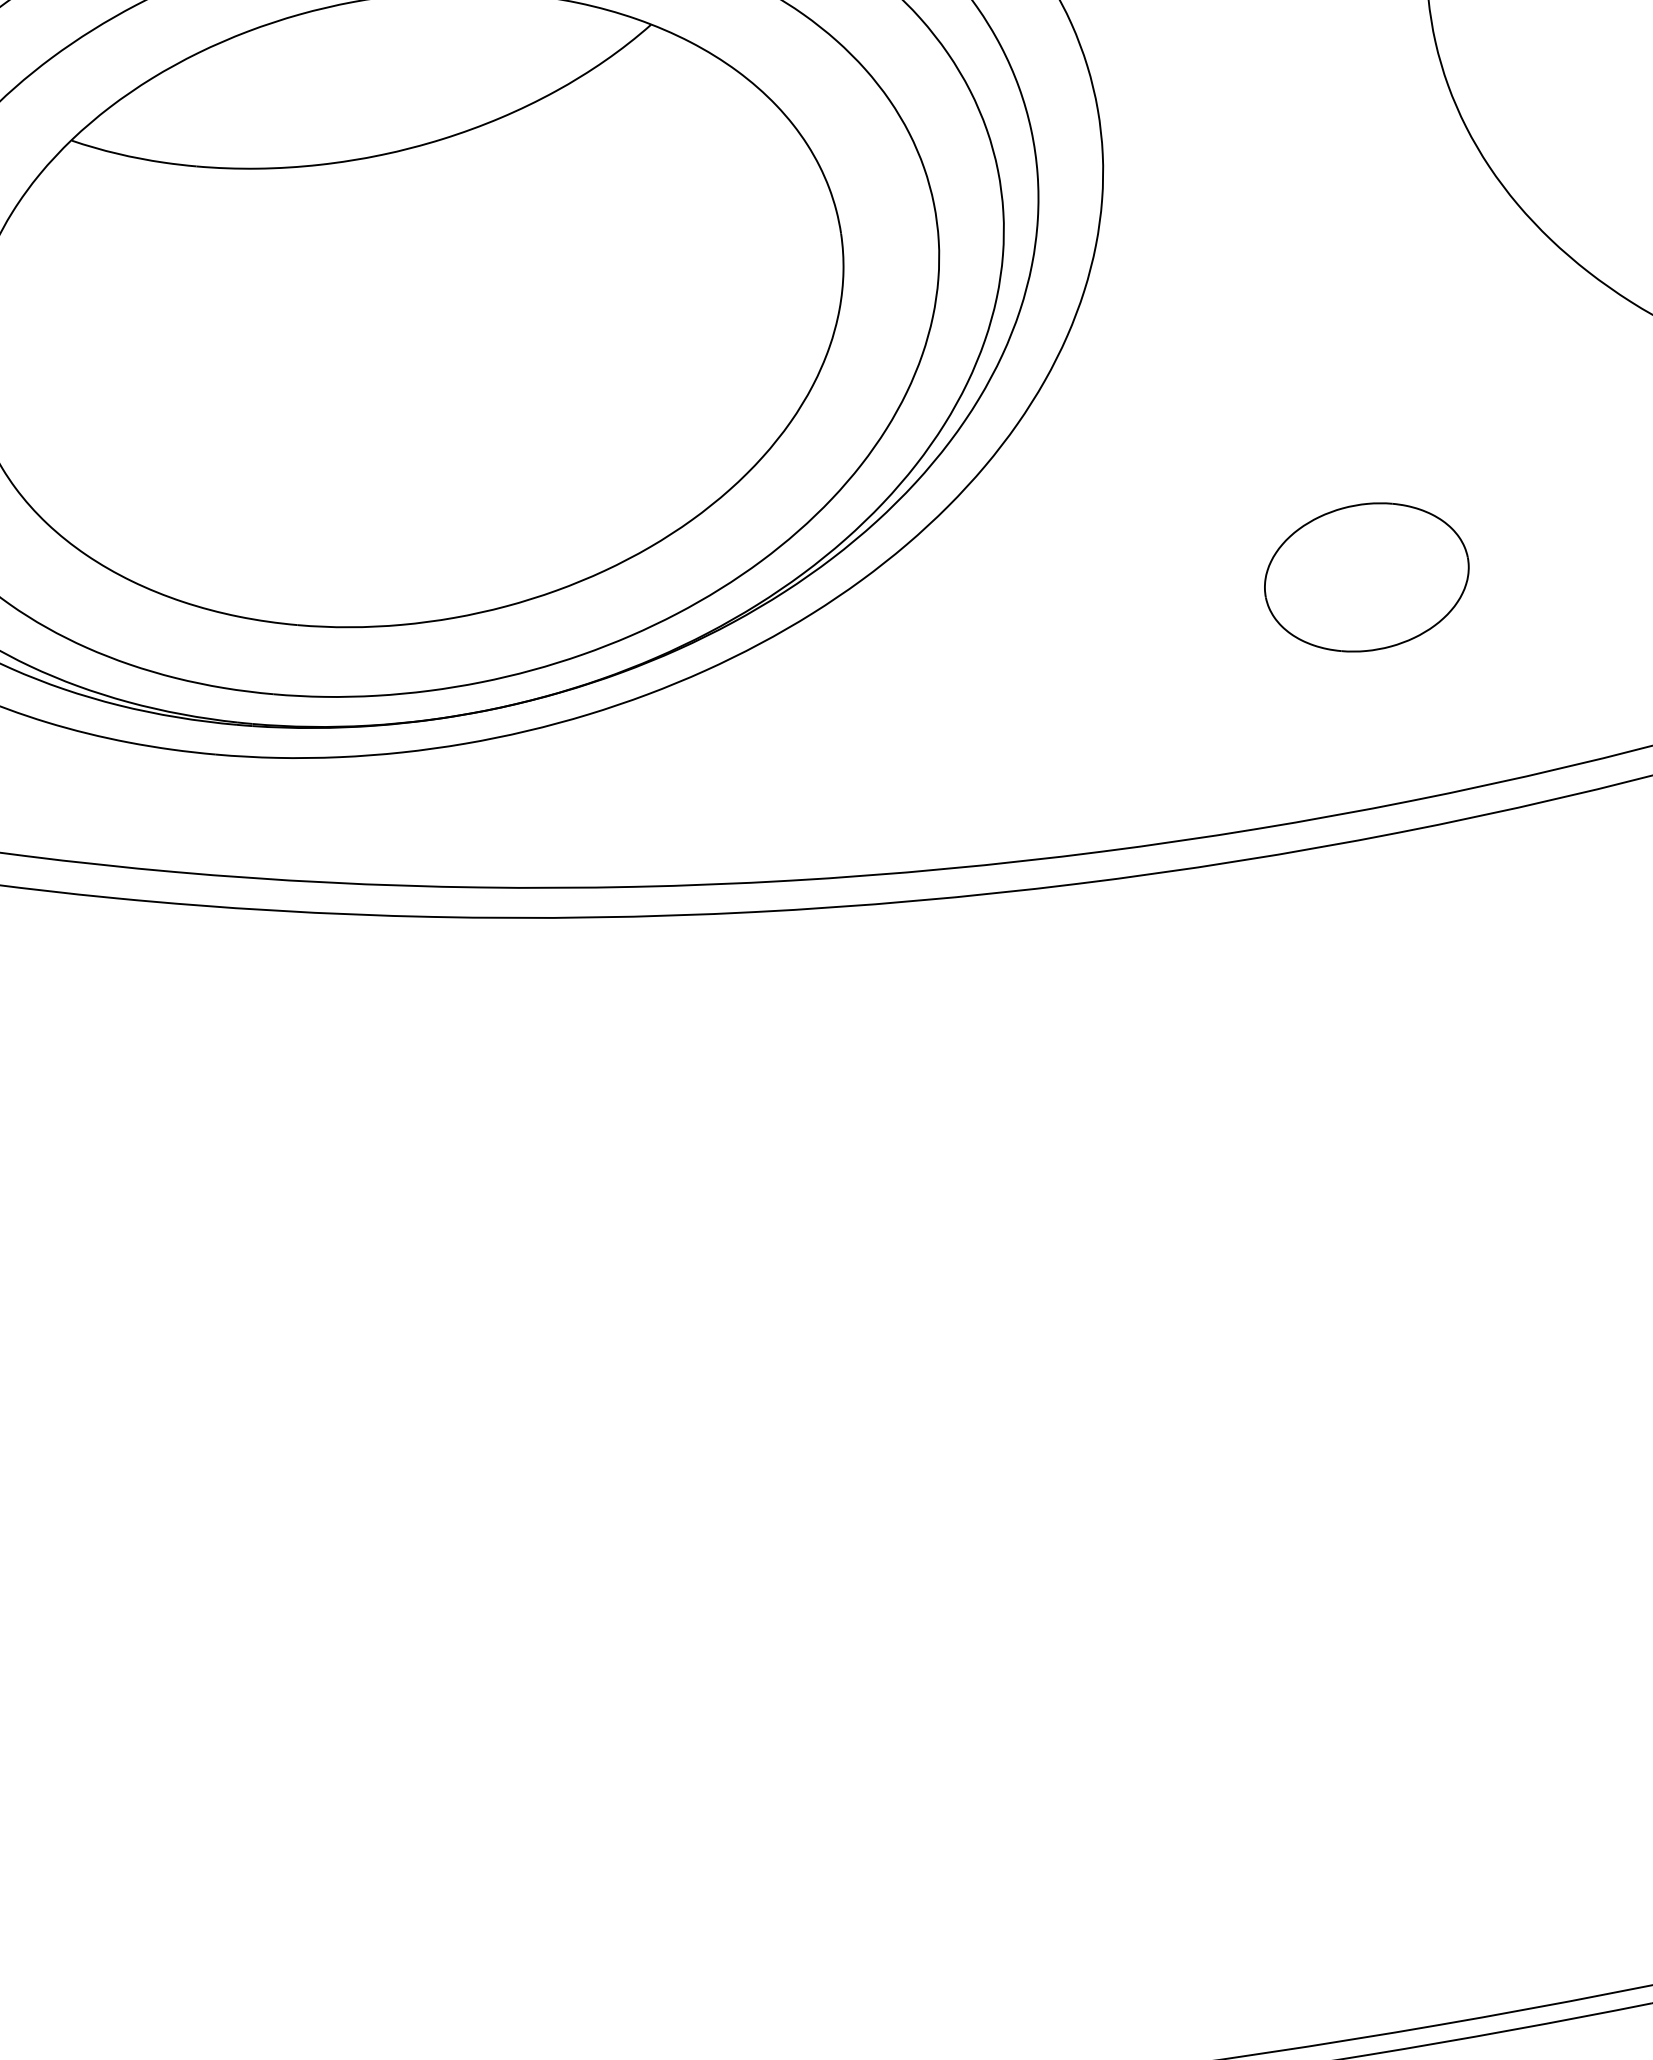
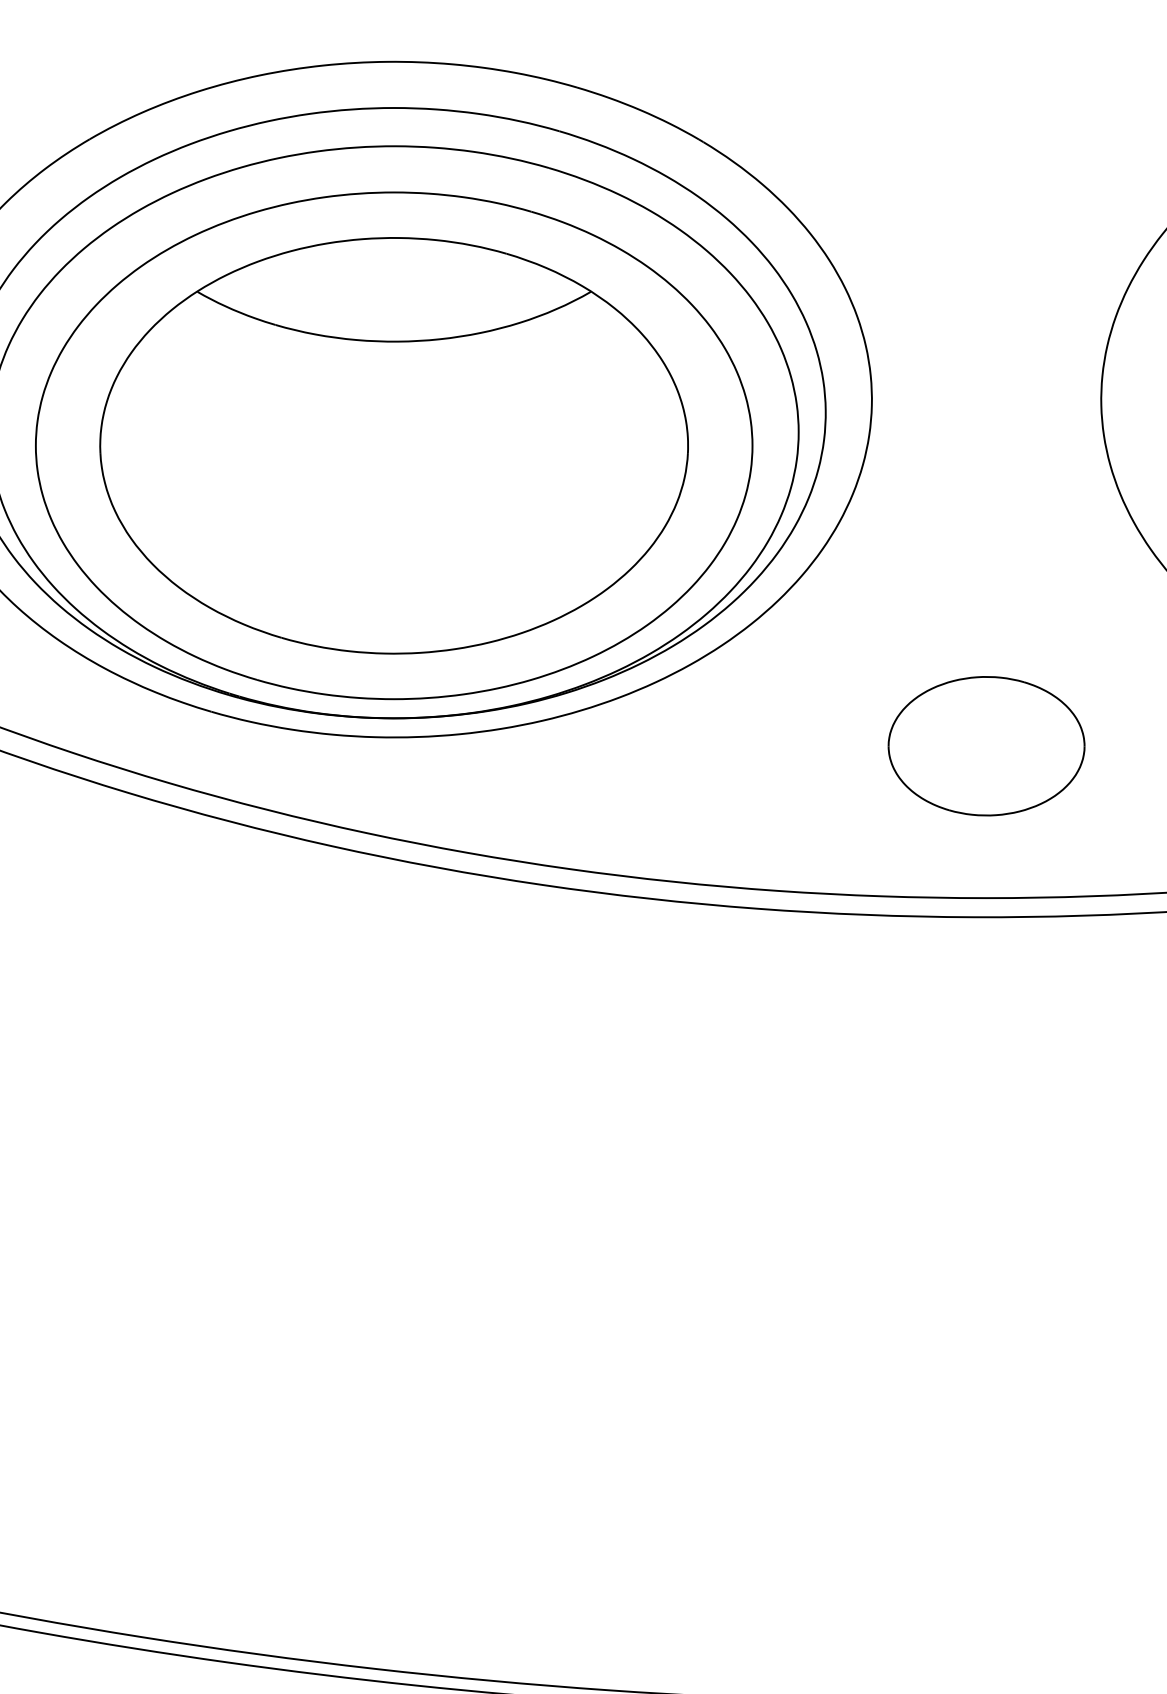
part: (1366, 577) -> (986, 746), size x1.43

